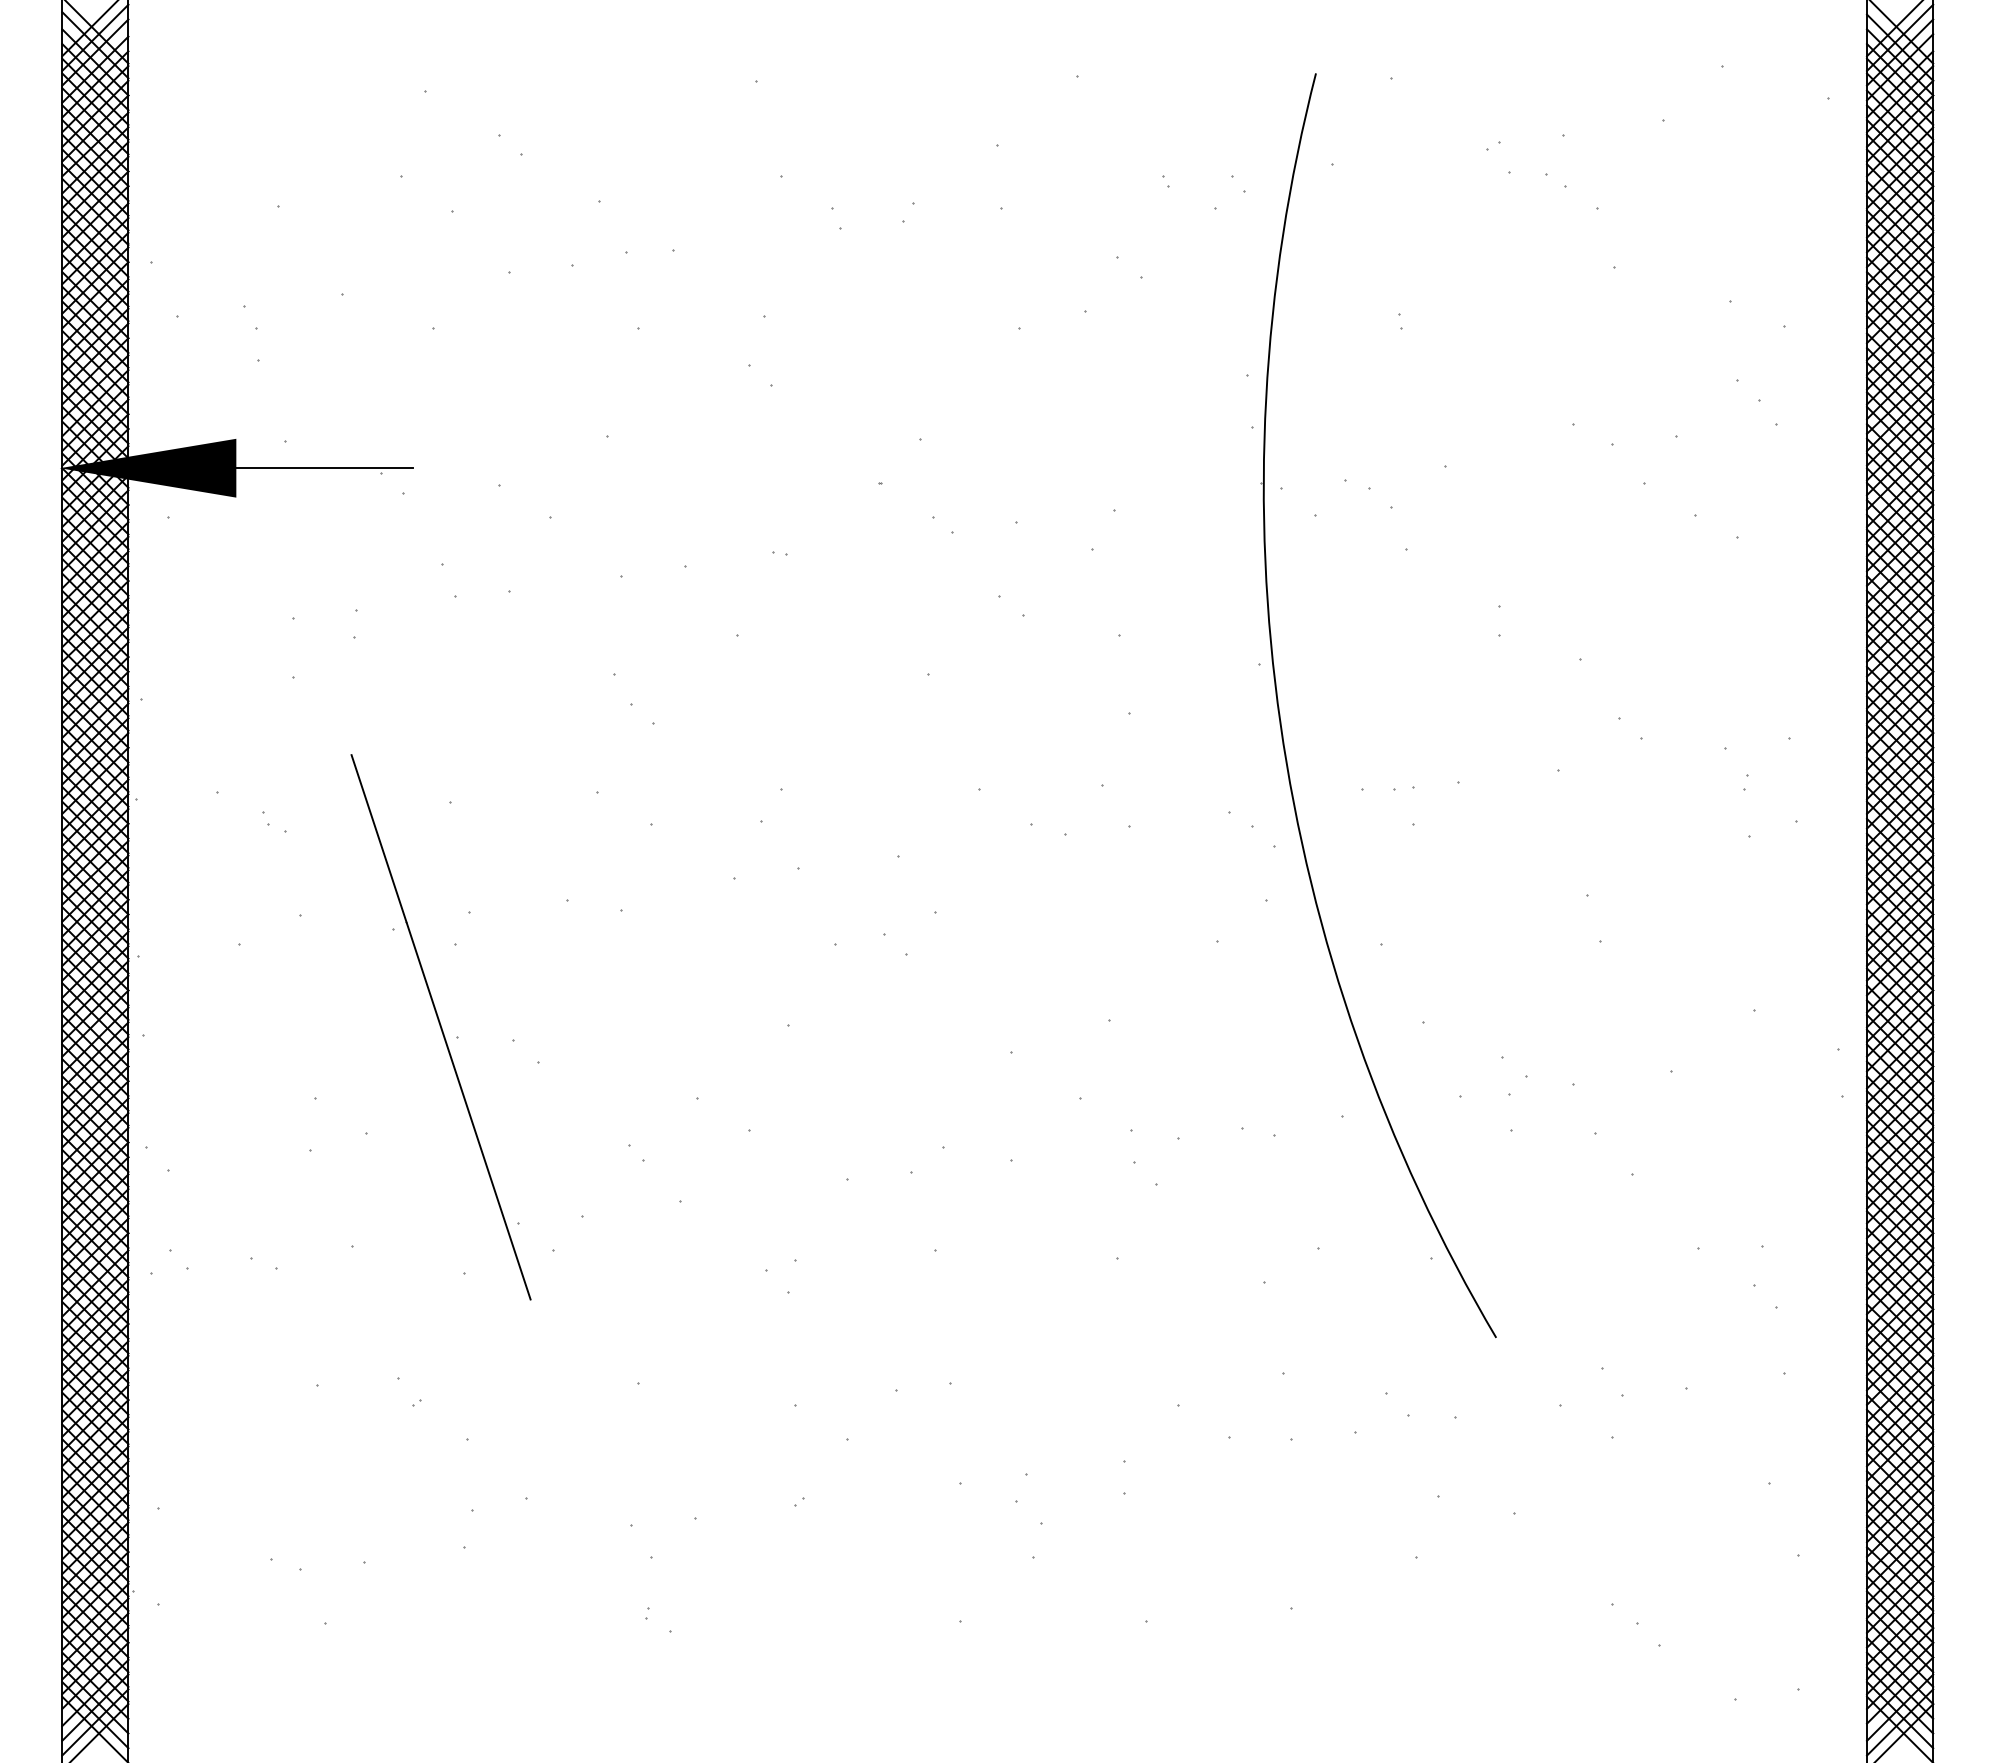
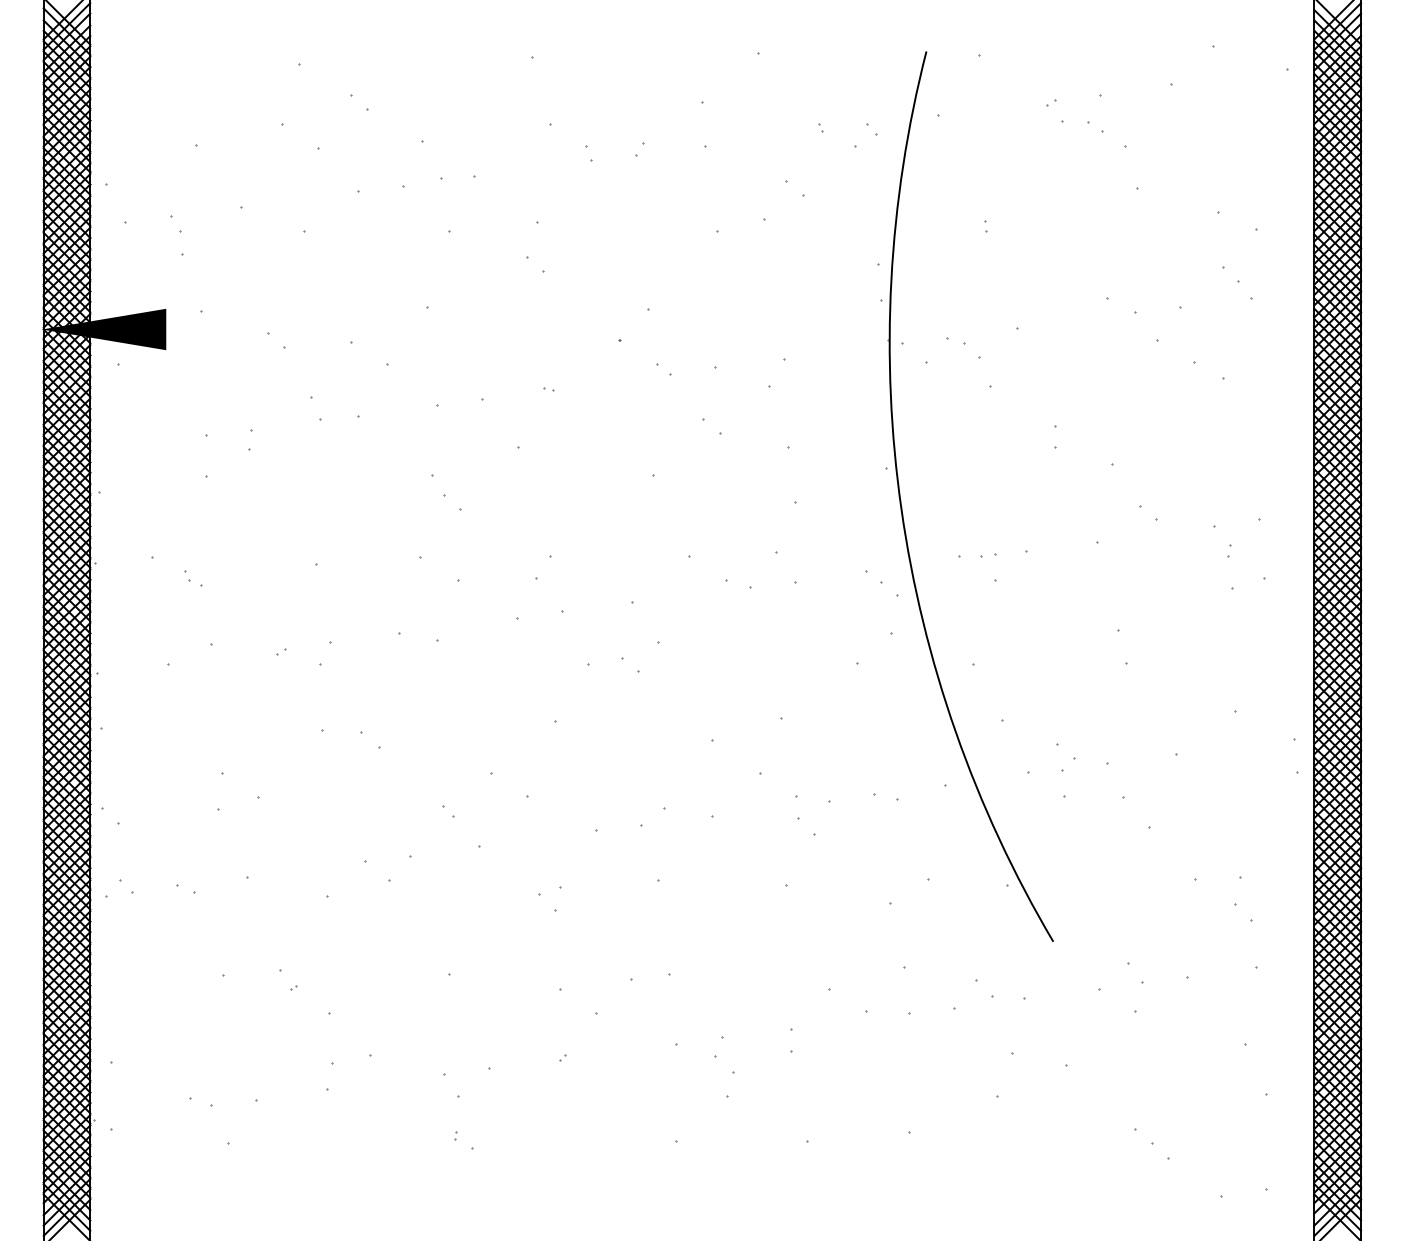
line: (324, 468) -> (228, 329), removed
line: (440, 1027) -> (310, 723), removed

